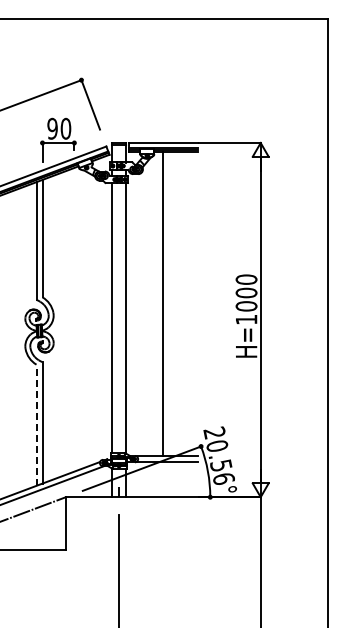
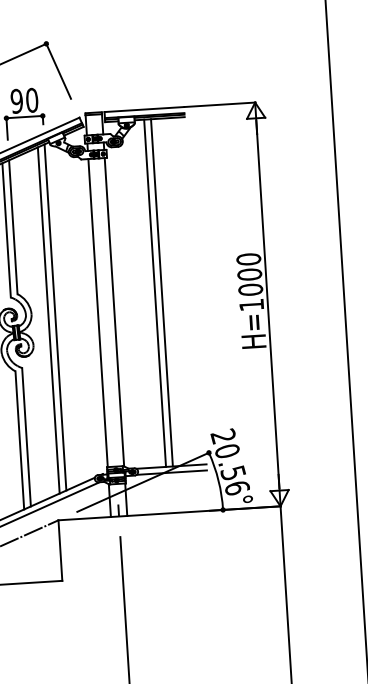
line: (168, 303) -> (161, 292), added
line: (74, 319) -> (55, 317), added
line: (68, 321) -> (48, 319), added
line: (36, 425) -> (19, 440), dashed -> solid

